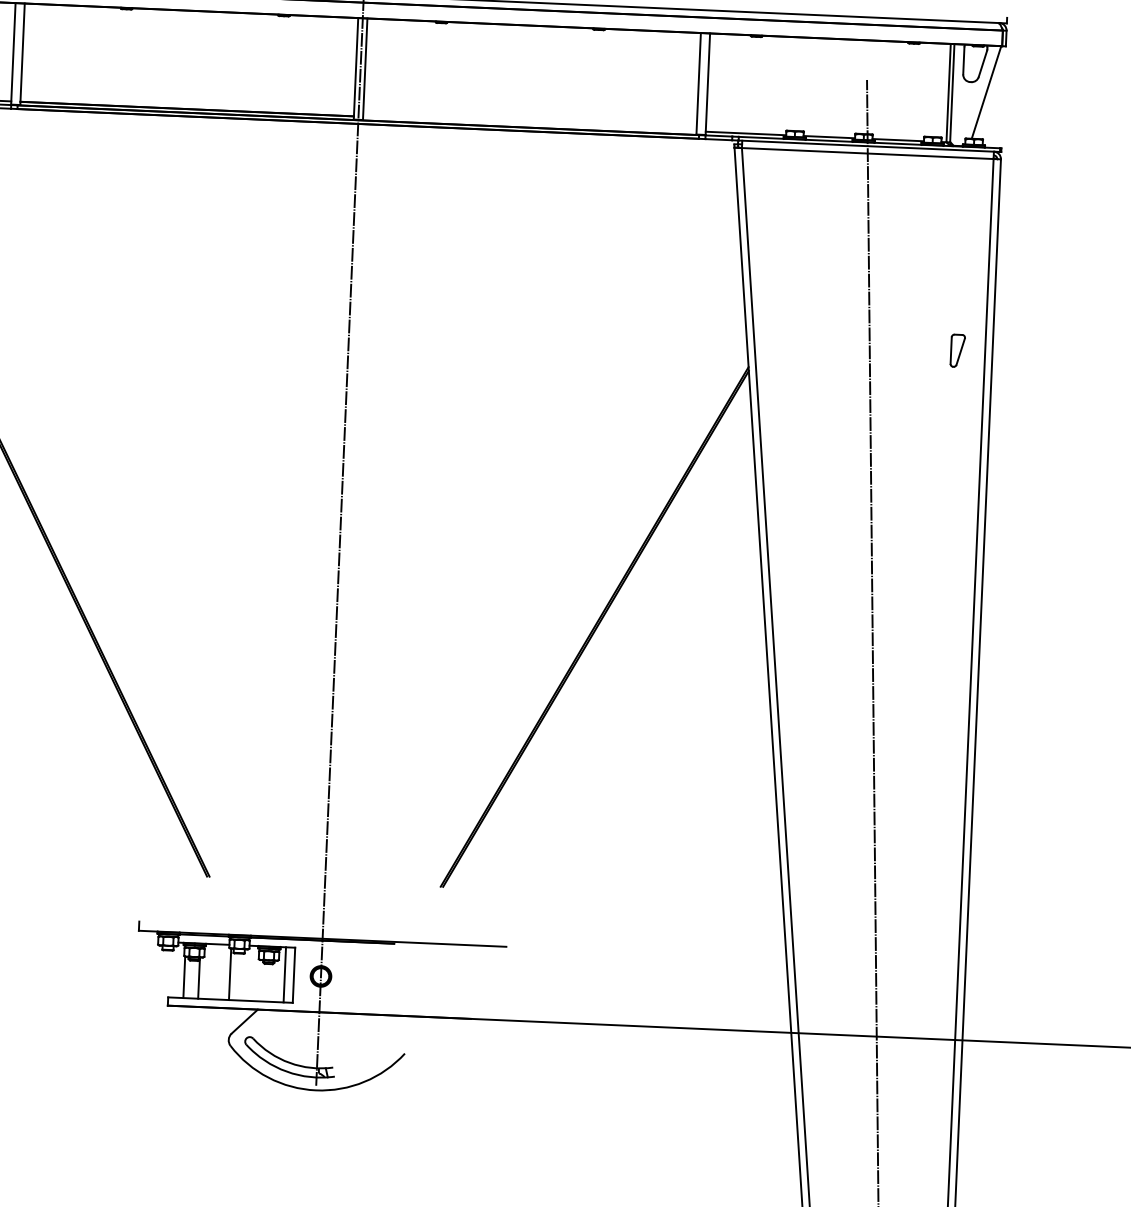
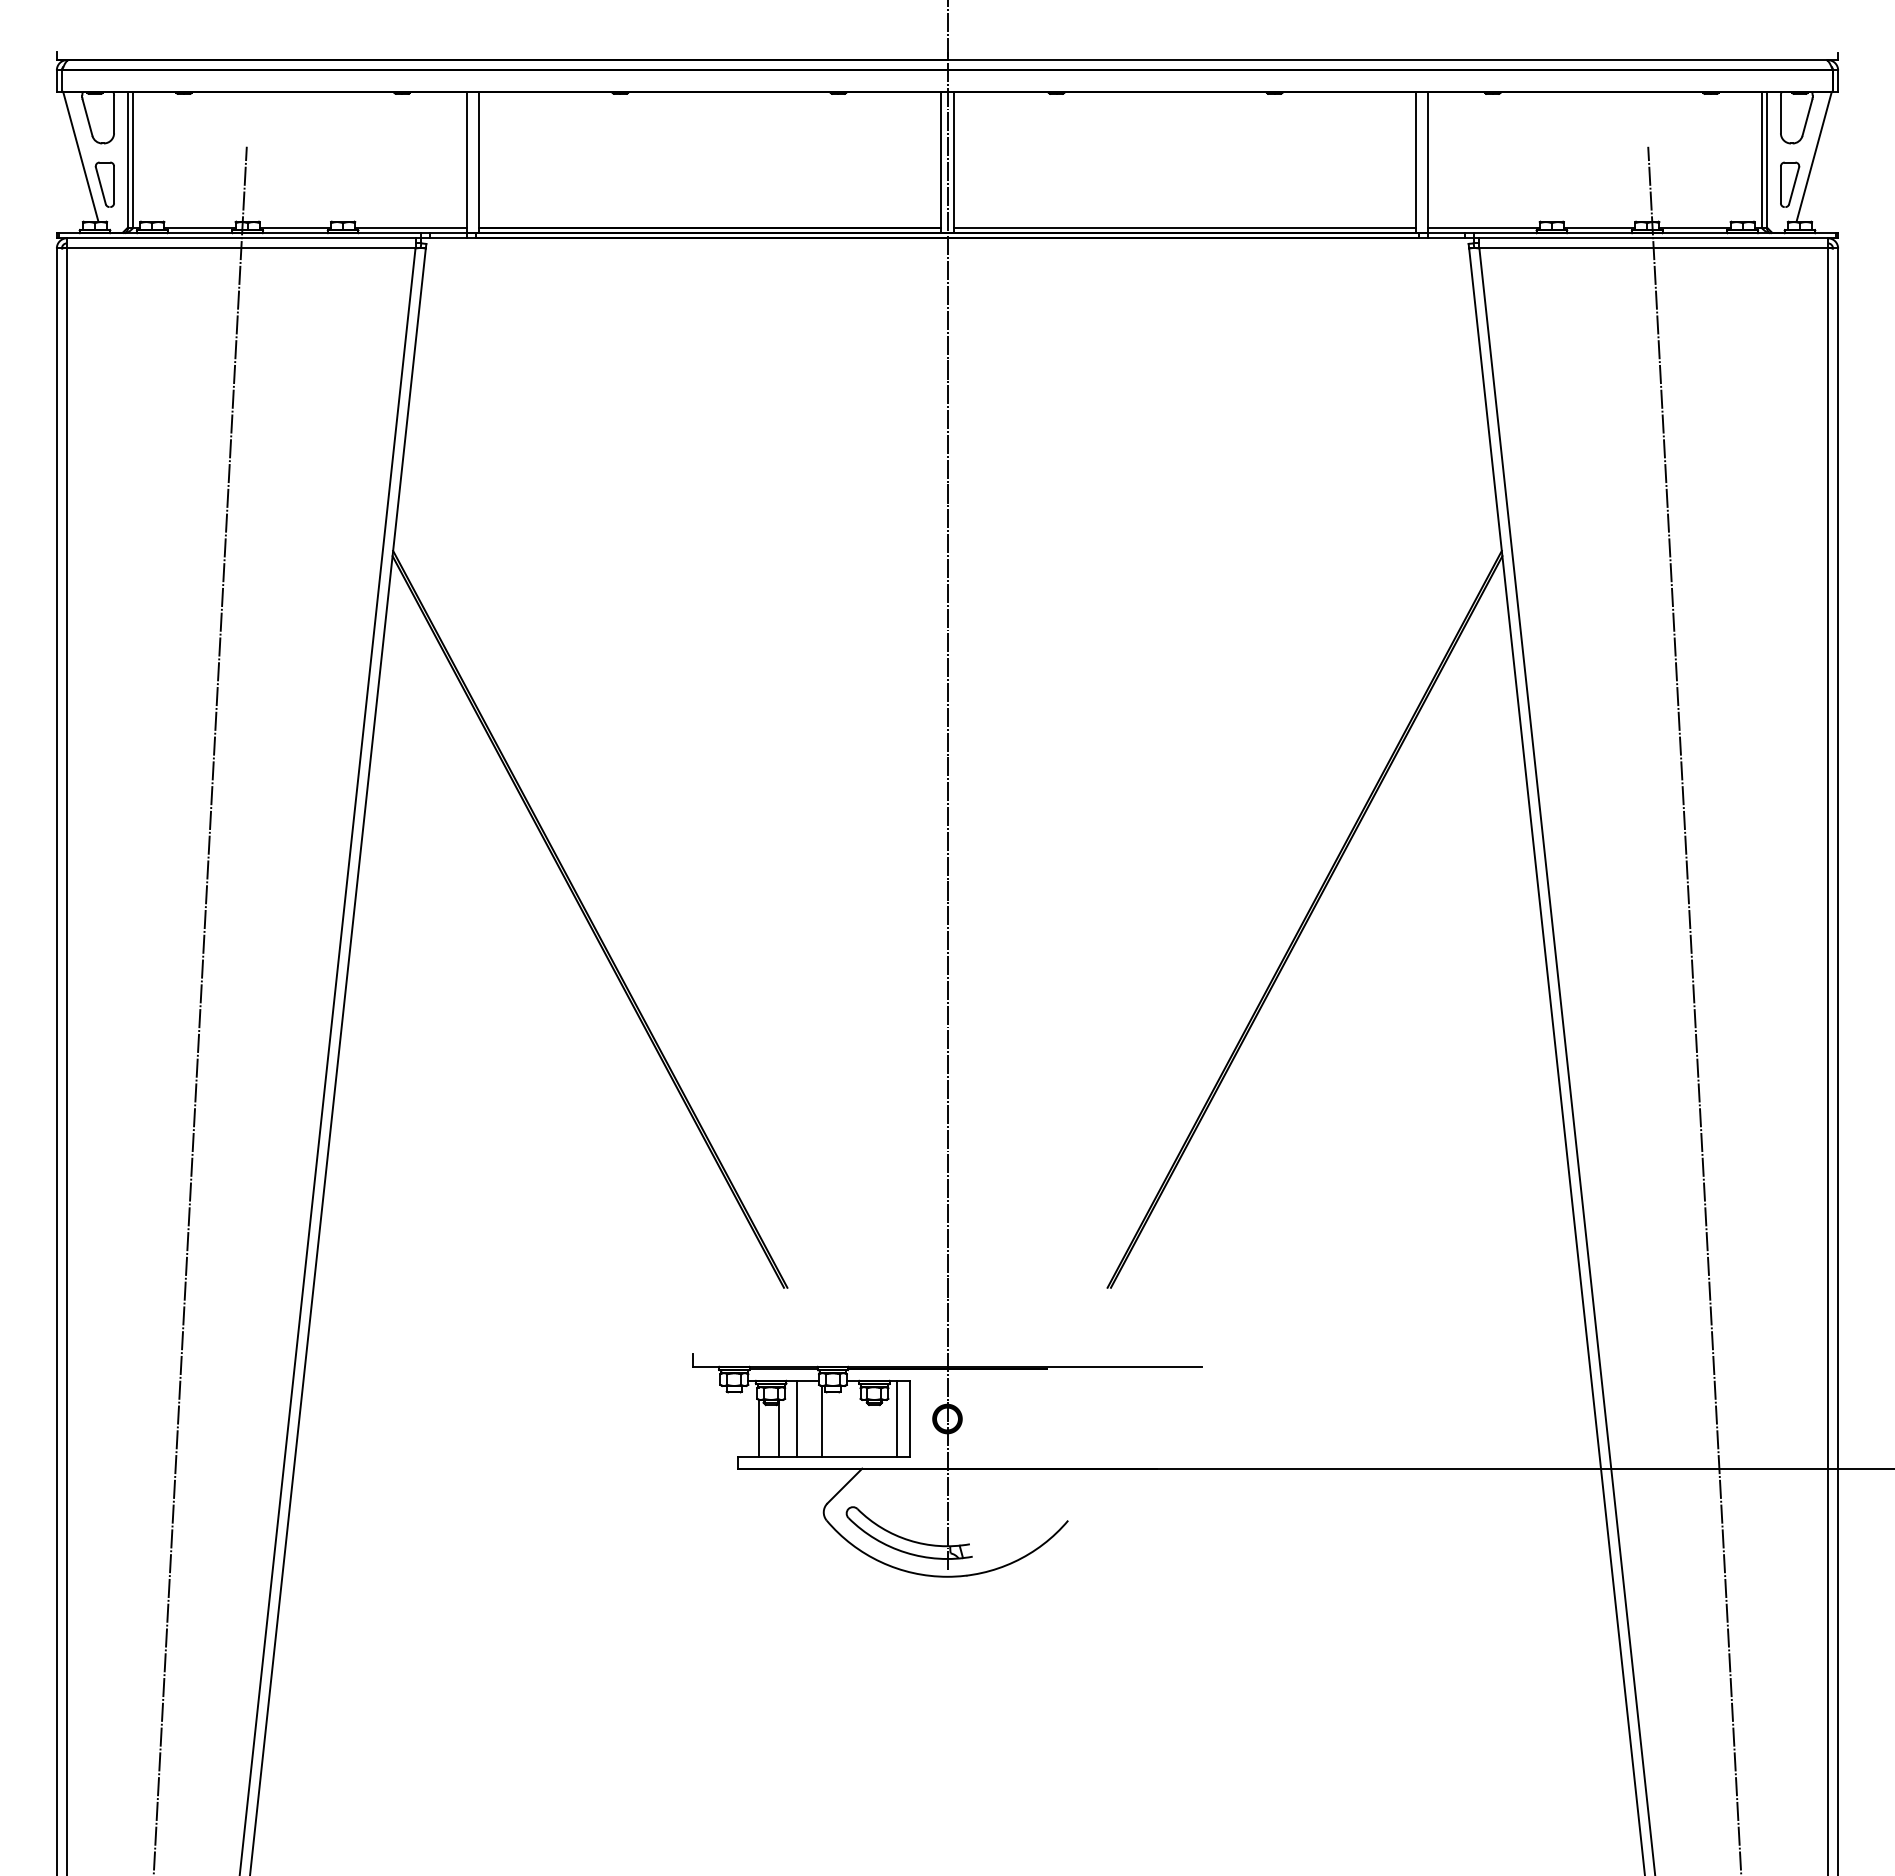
line: (529, 124) -> (1184, 228), added
part: (958, 350) -> (1790, 184), moved
line: (211, 971) -> (796, 1418), added

